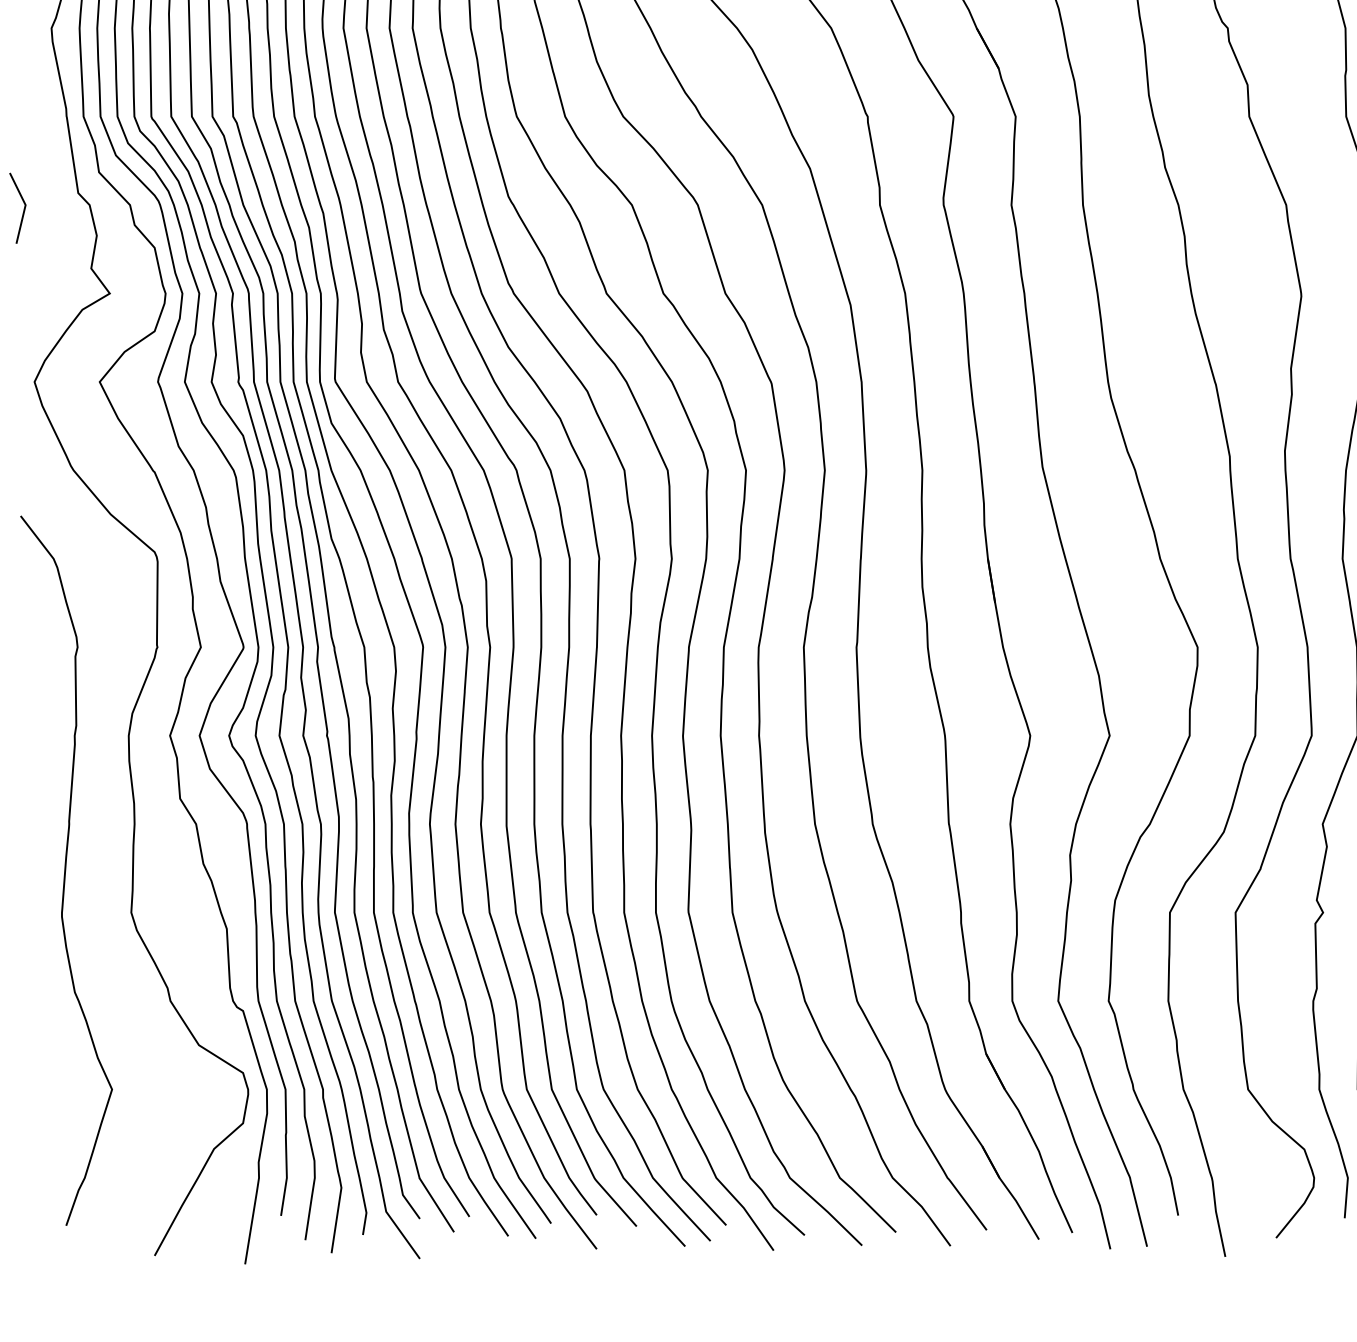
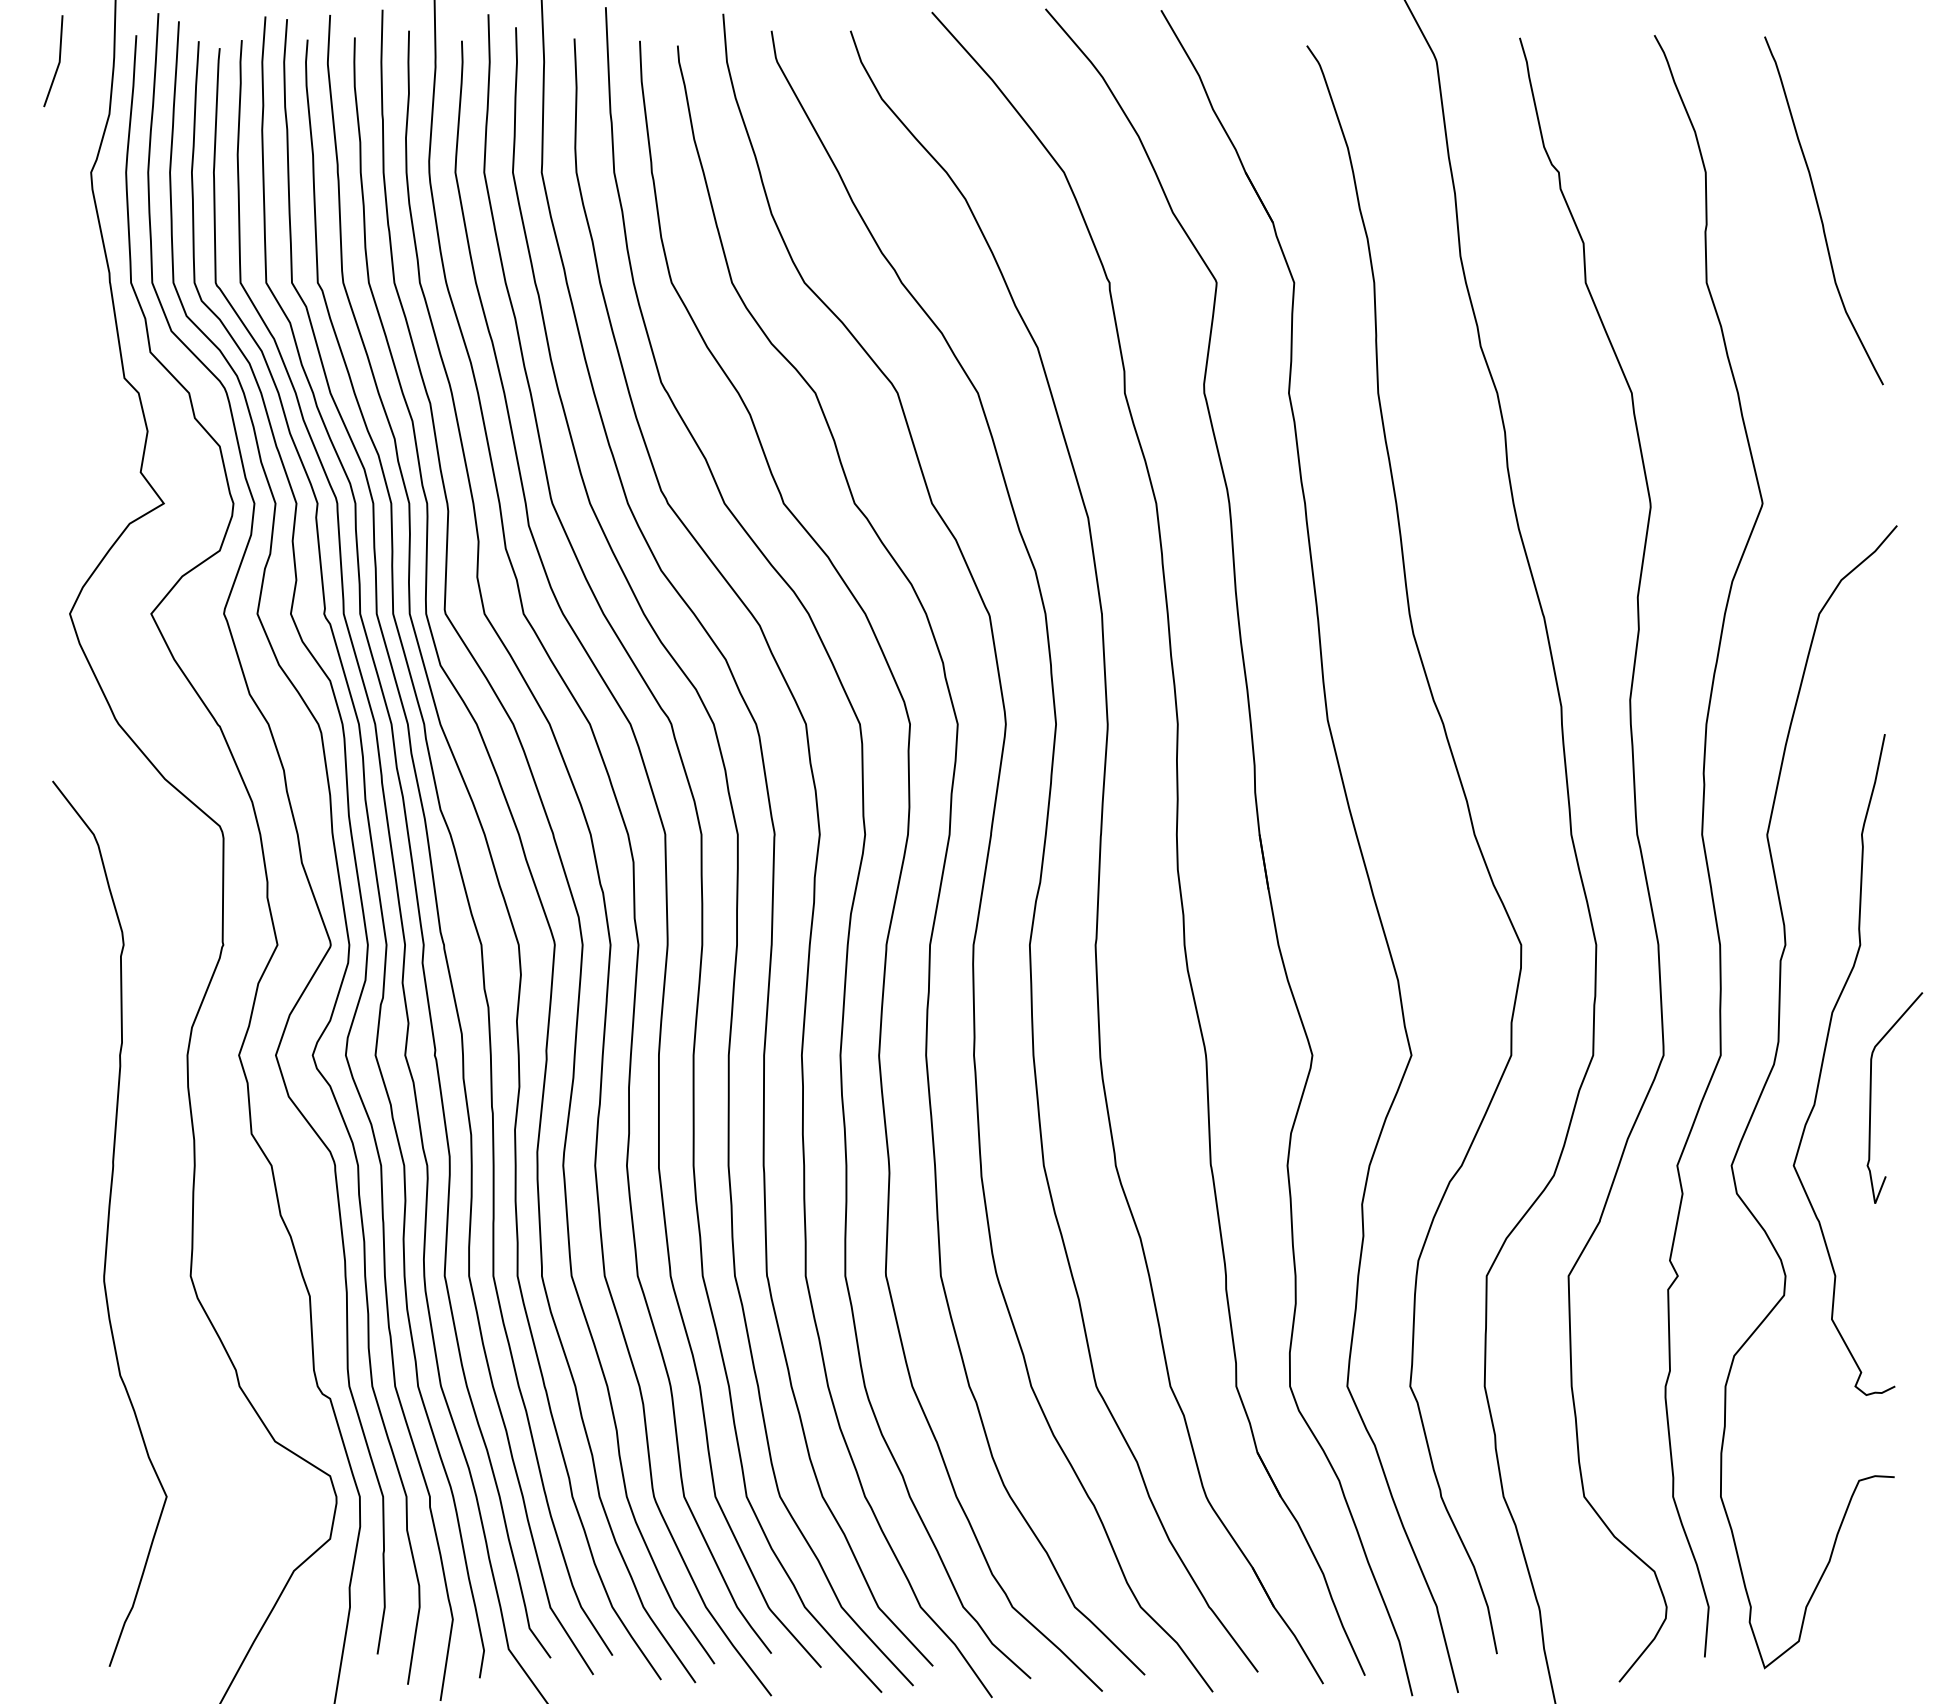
line: (23, 208) -> (56, 397), removed

